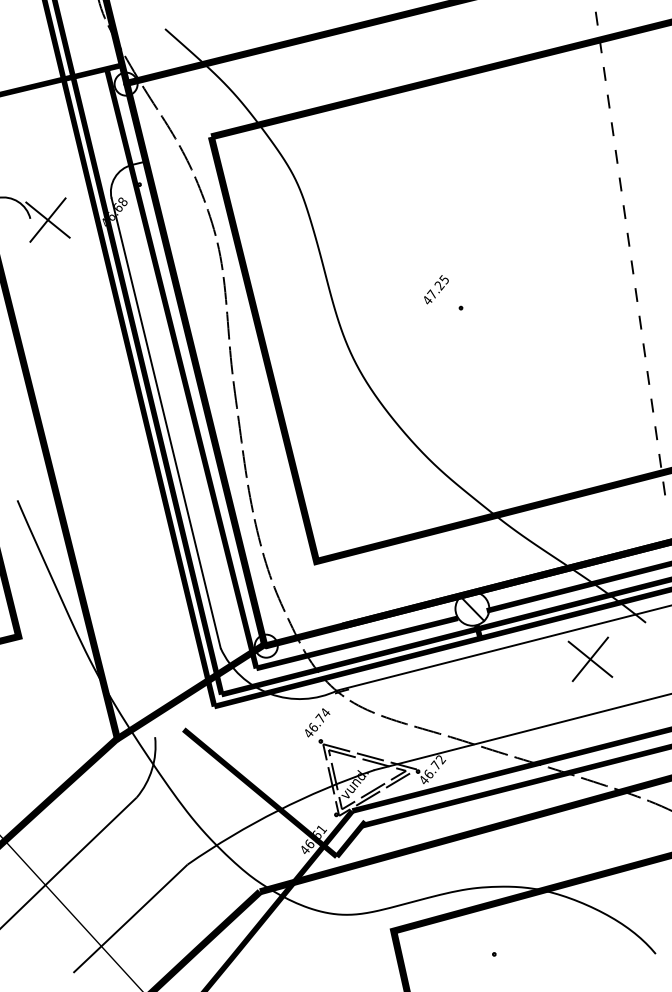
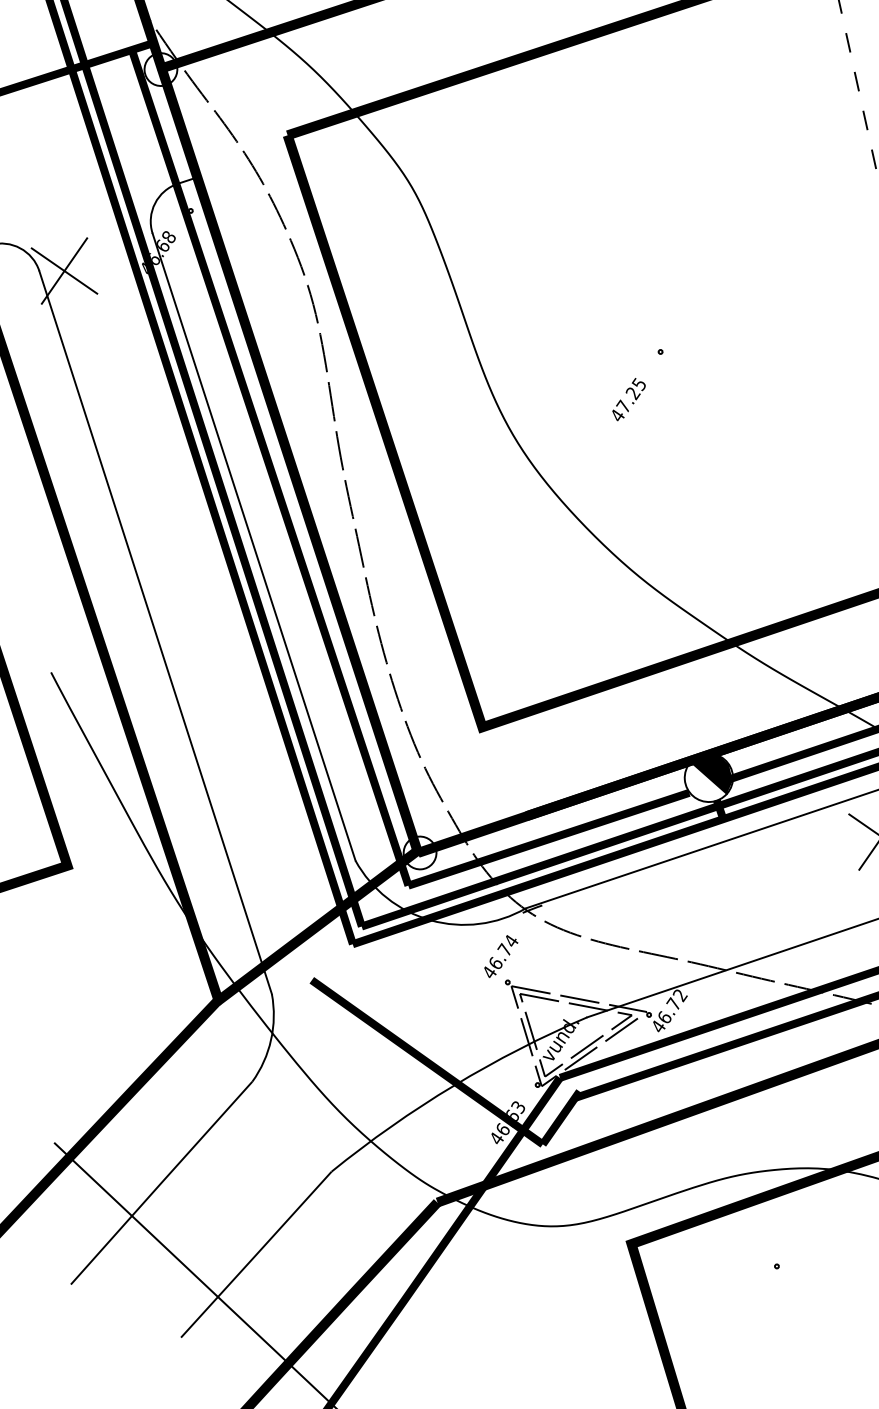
text: (436, 289) -> (629, 399), moved
line: (92, 477) -> (155, 631), added
fill: (474, 606) -> (711, 774), added
text: (321, 829) -> (518, 1107), 46.61 -> 46.63

